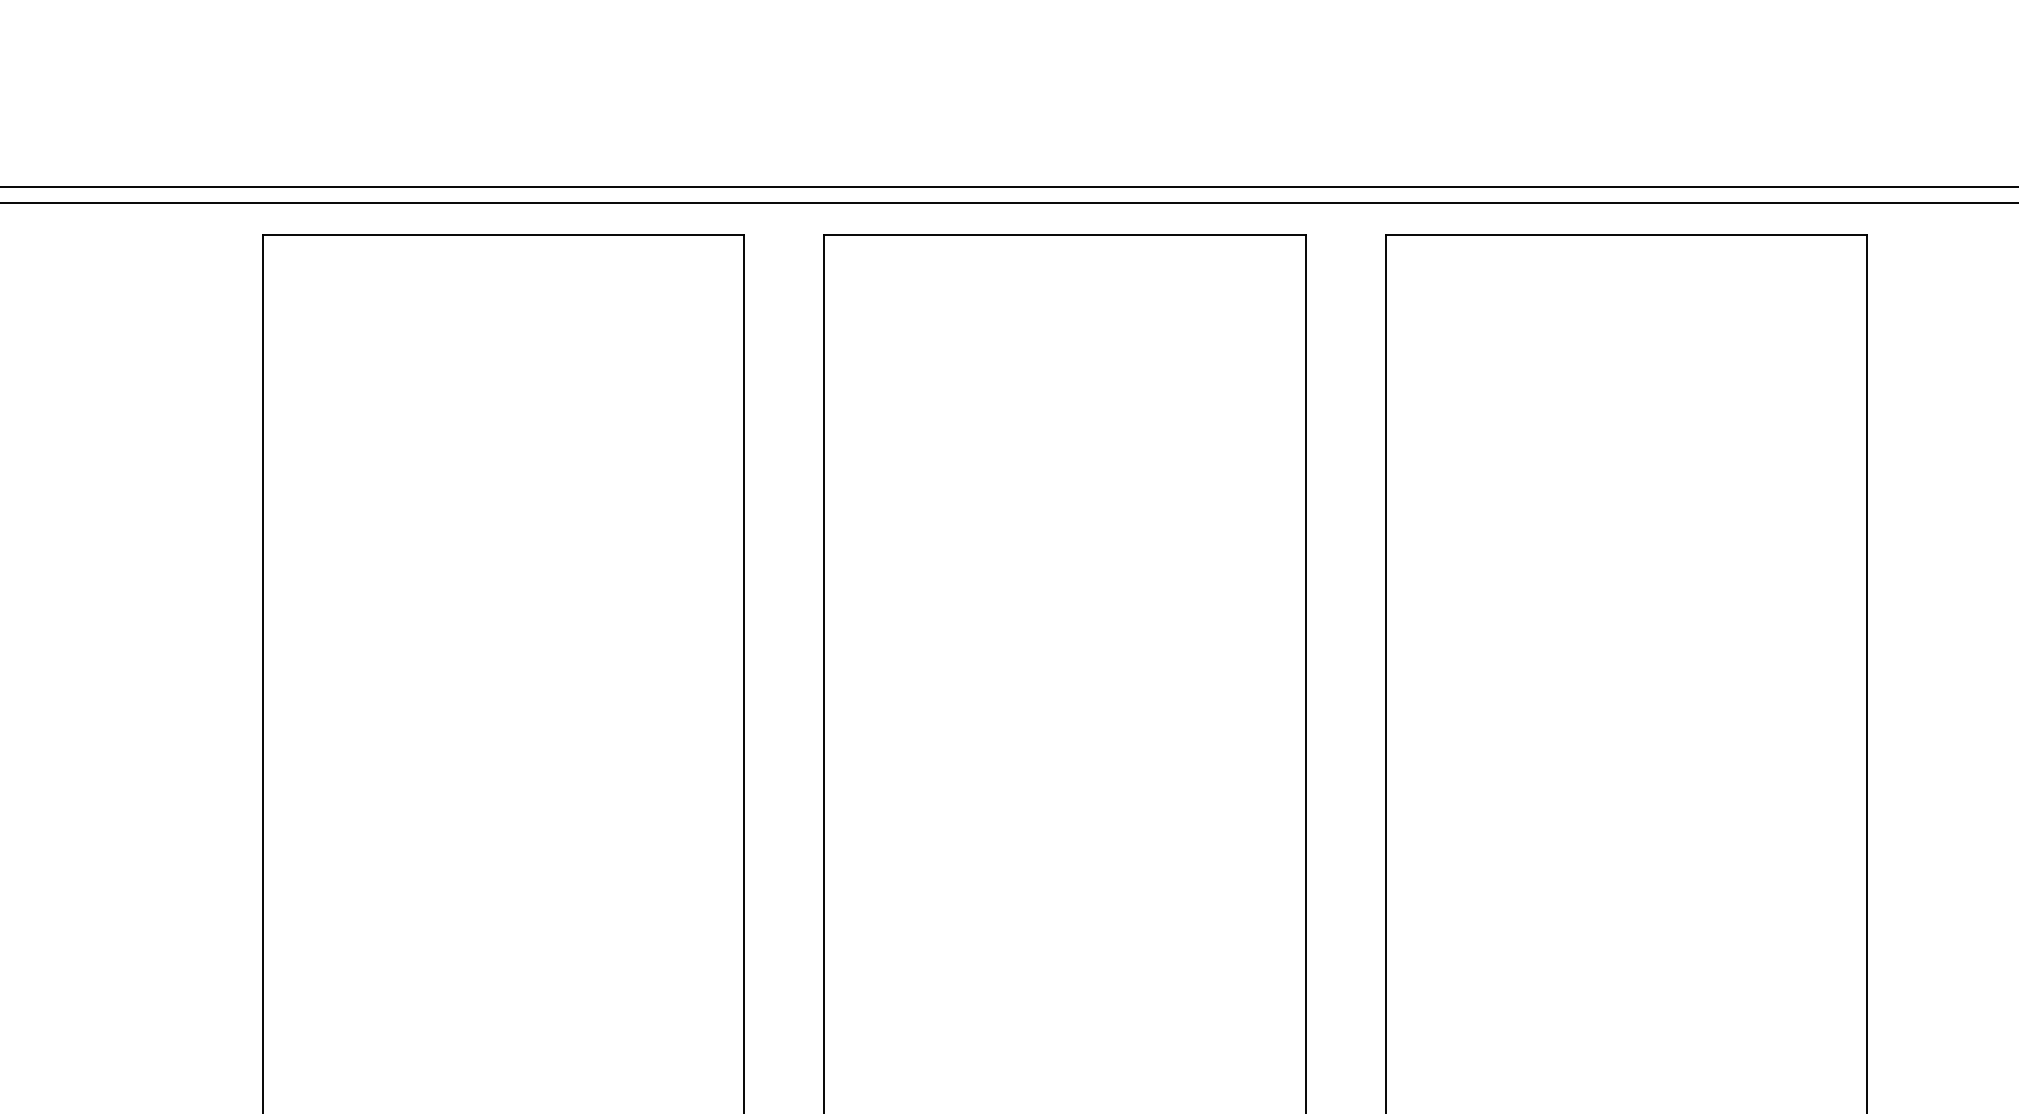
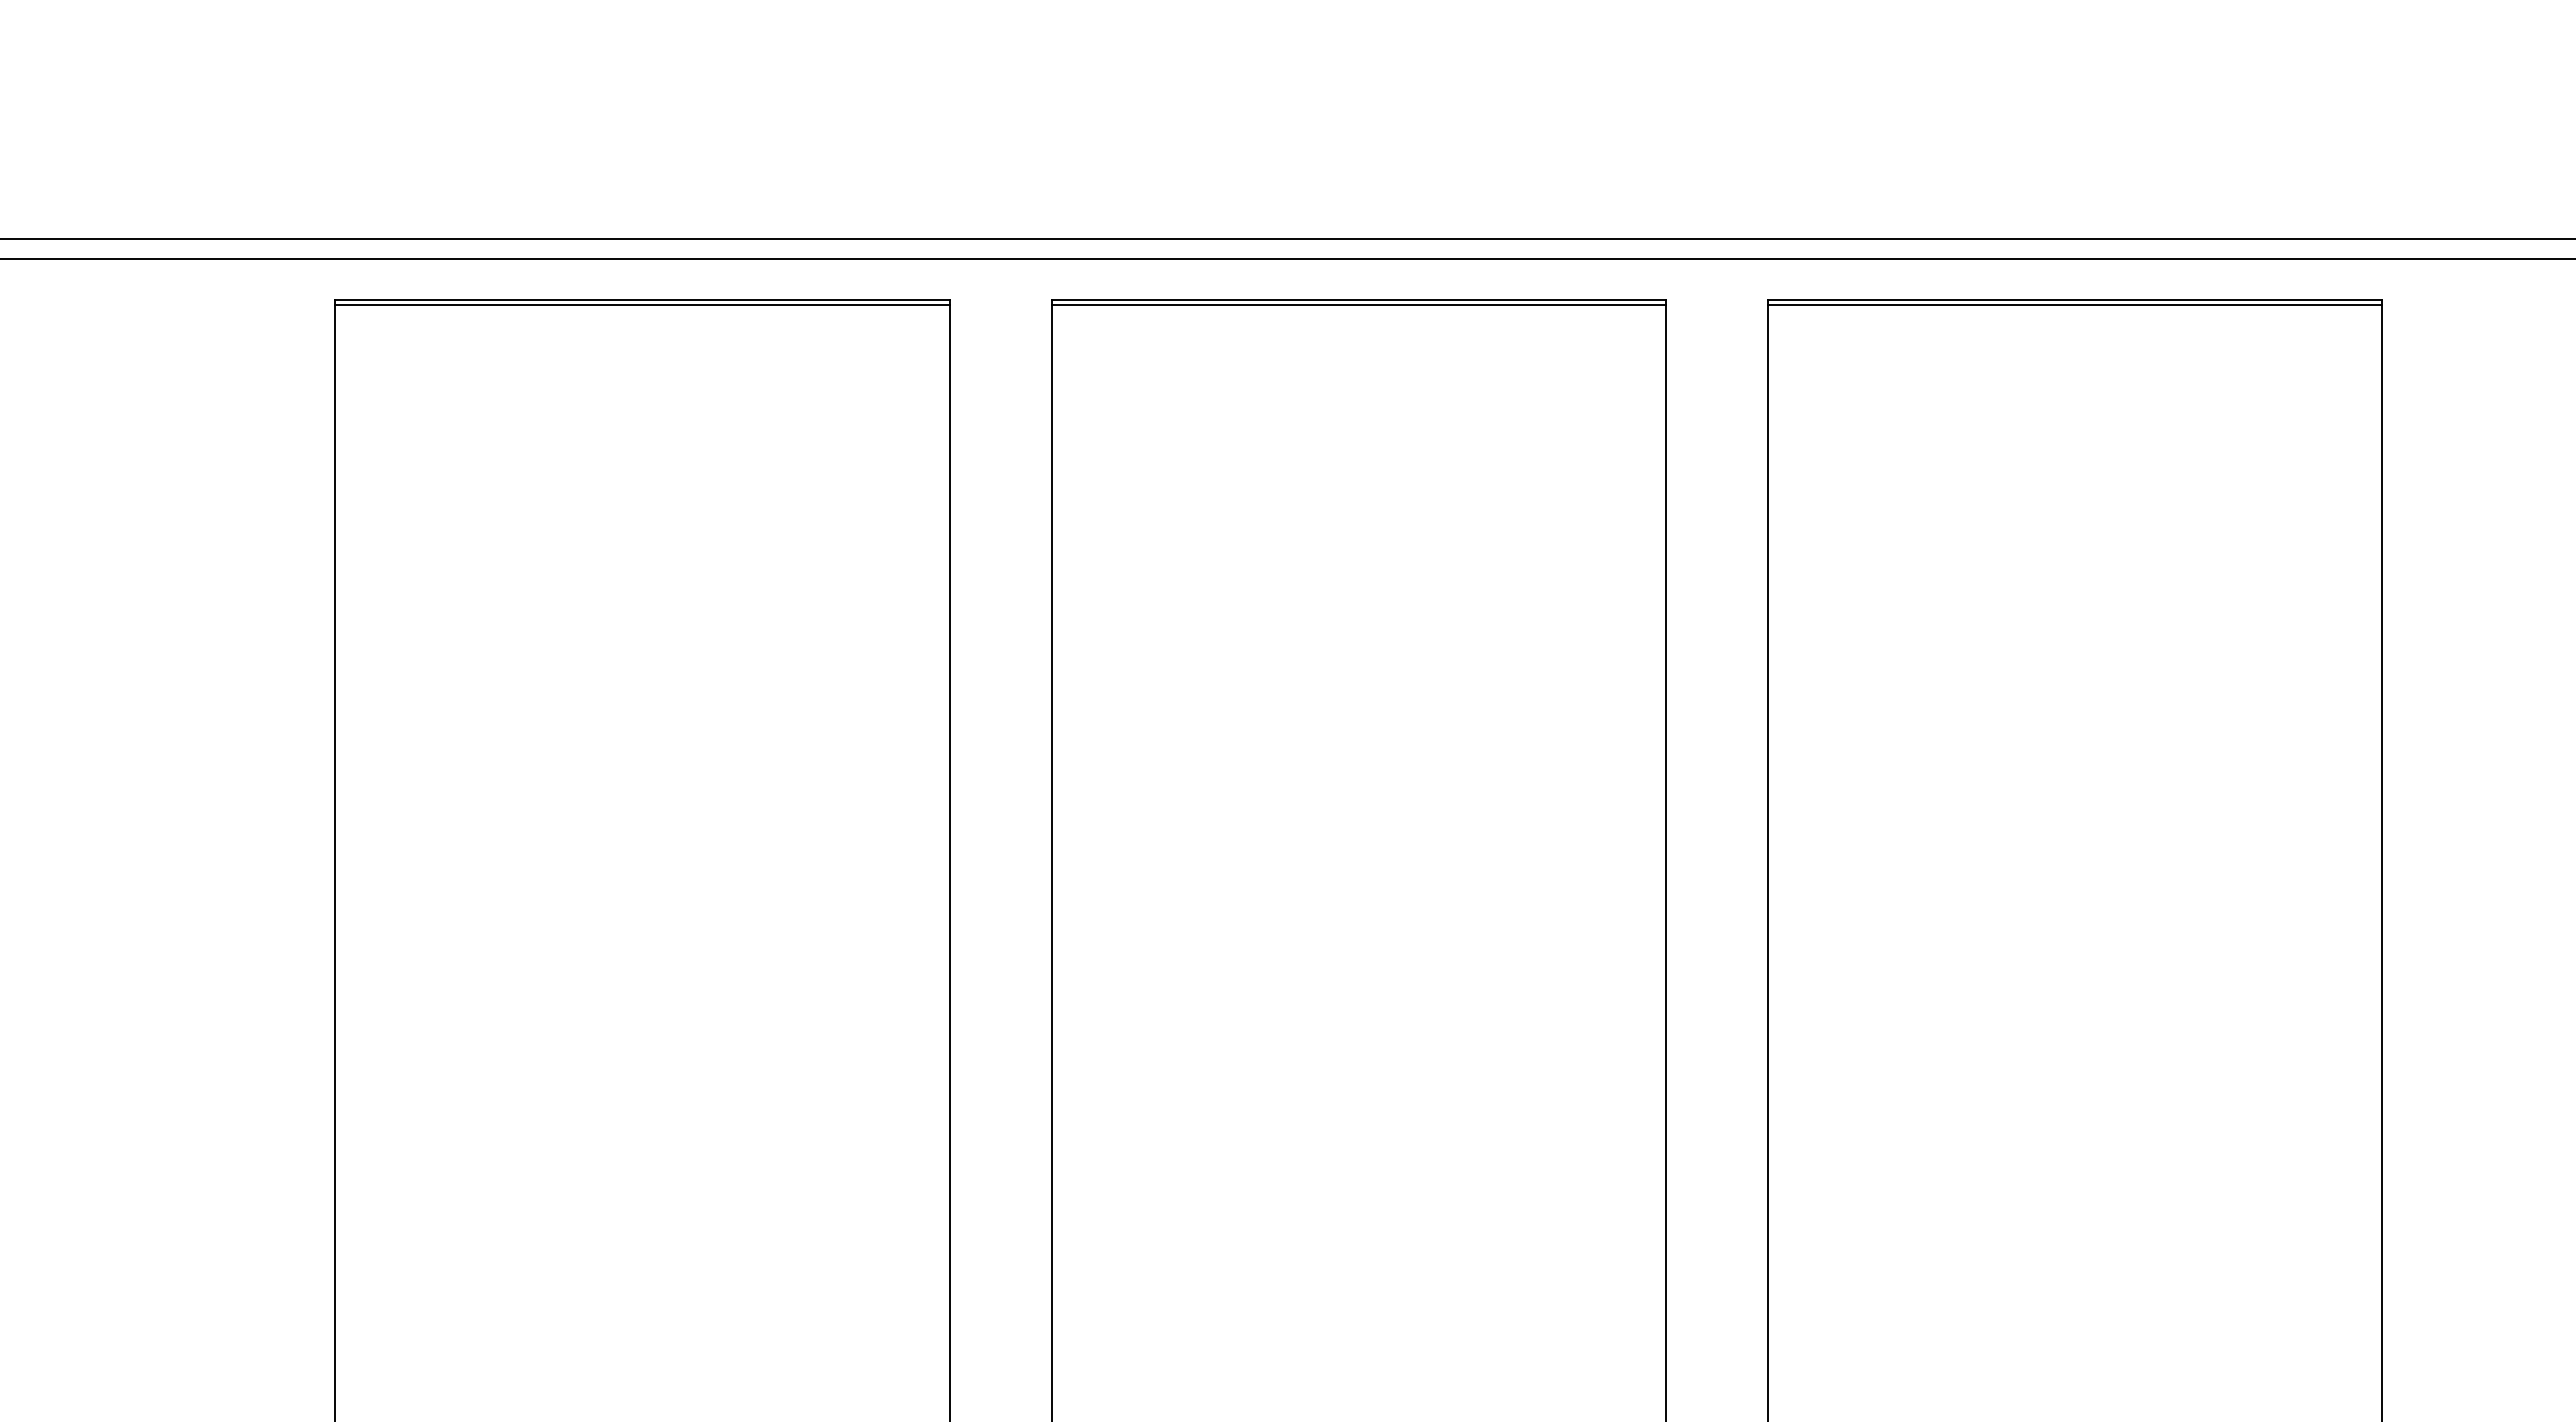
line: (503, 239) -> (642, 305), added
line: (1064, 239) -> (1358, 305), added
line: (1626, 239) -> (2075, 305), added

